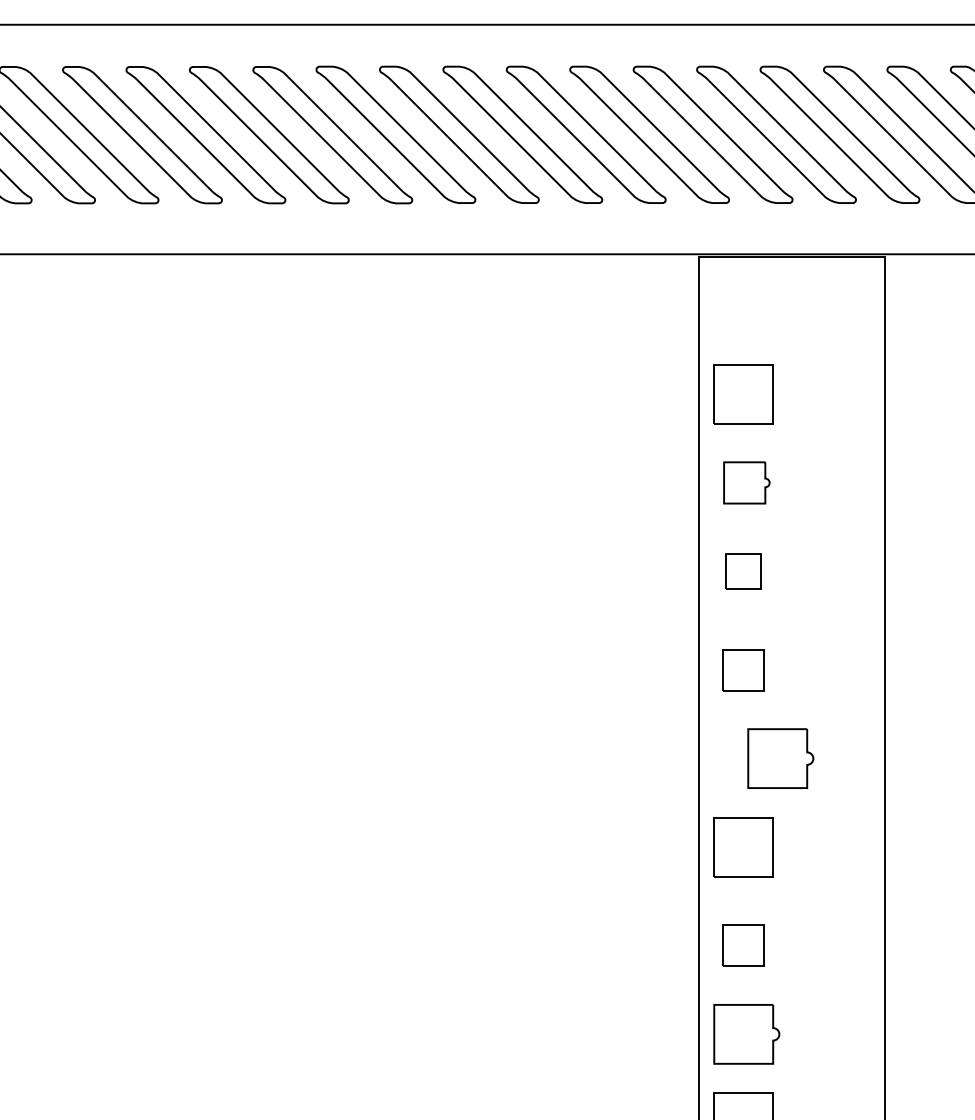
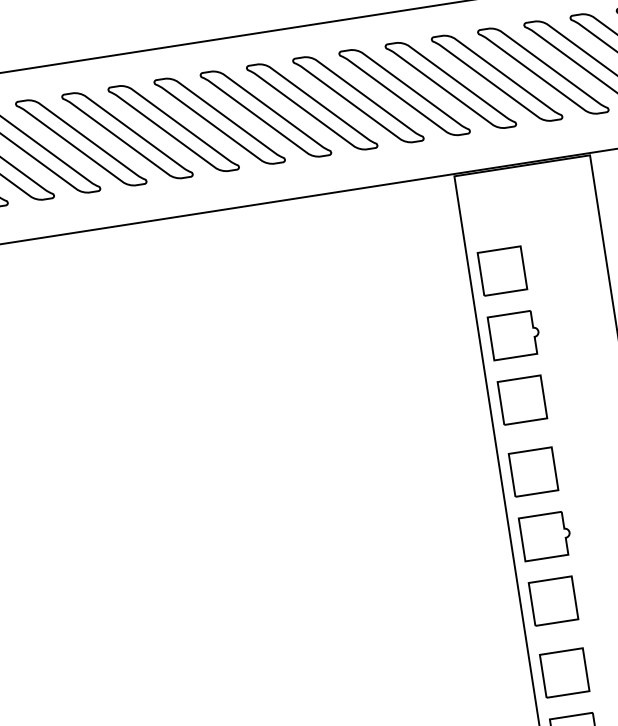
part: (746, 482) -> (514, 335), size x1.43
part: (743, 571) -> (522, 400), size x1.67
part: (743, 670) -> (533, 472), size x1.43
part: (780, 758) -> (545, 536), moved
part: (743, 945) -> (564, 672), size x1.43

